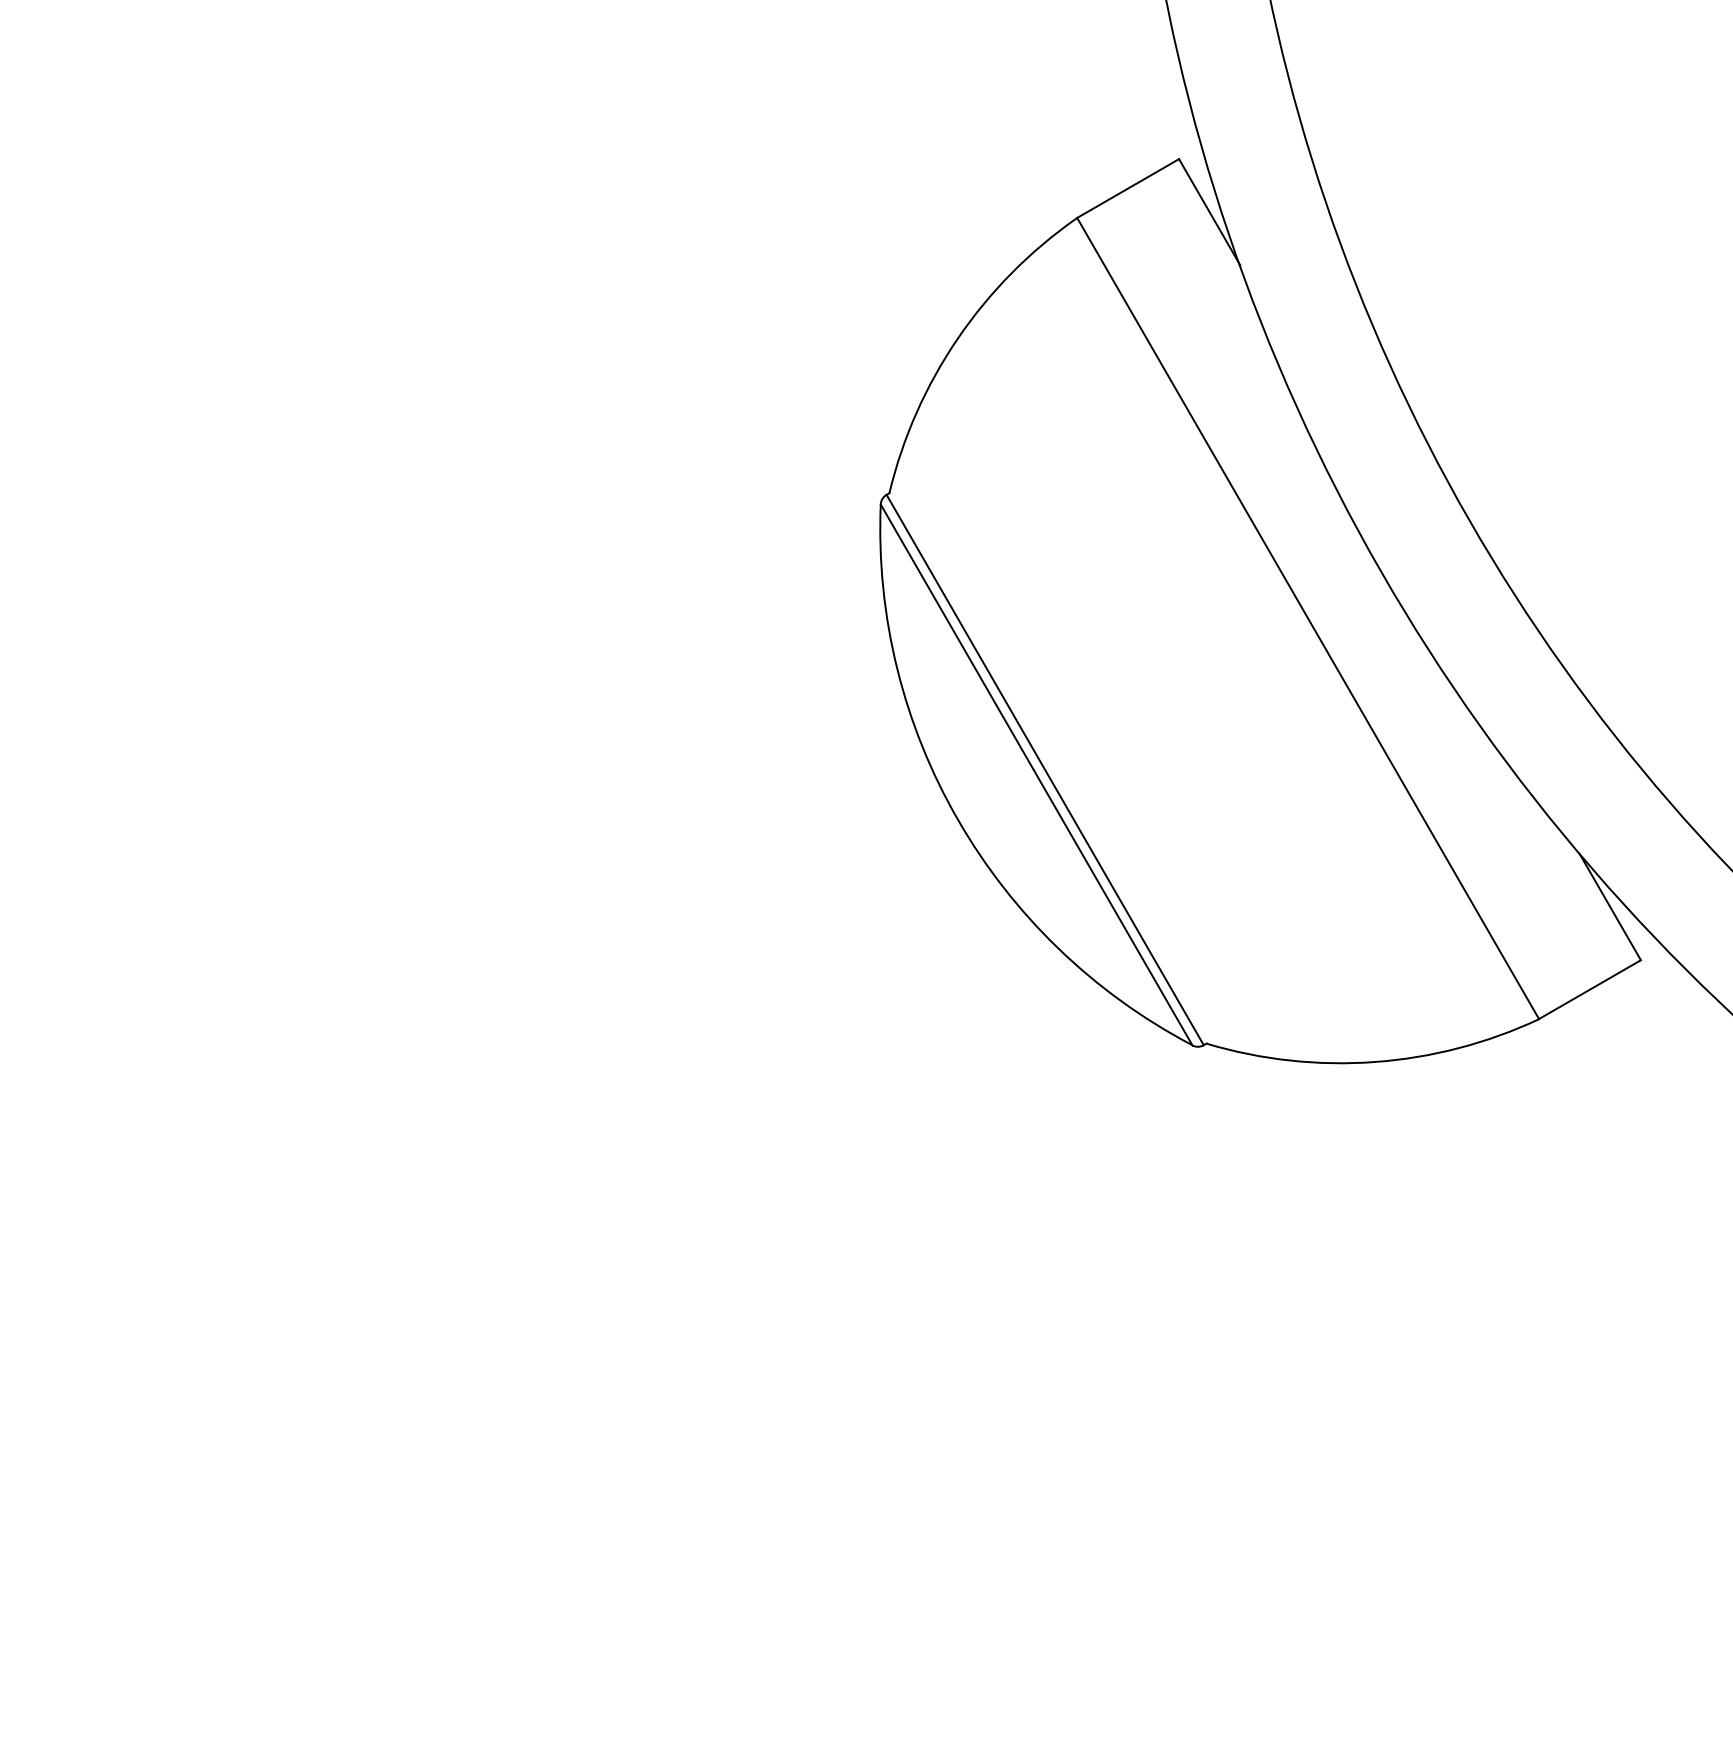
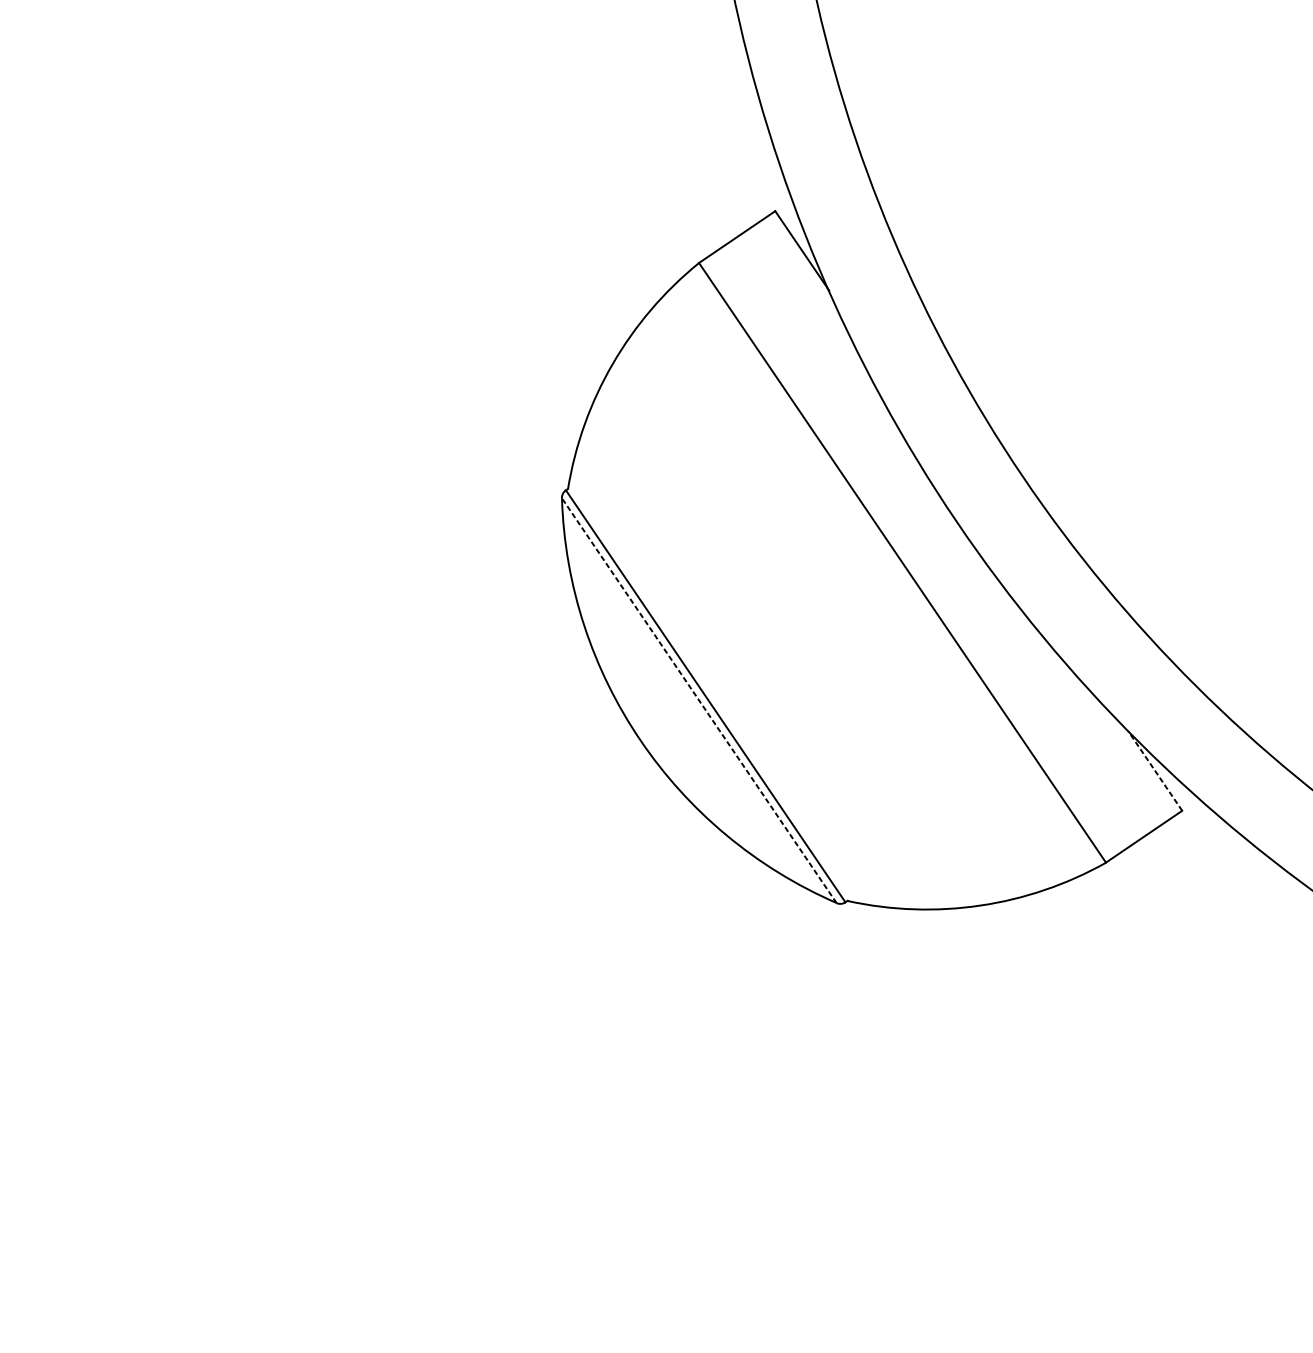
line: (1036, 774) -> (699, 700), solid -> dashed
line: (1610, 906) -> (1155, 770), solid -> dashed

